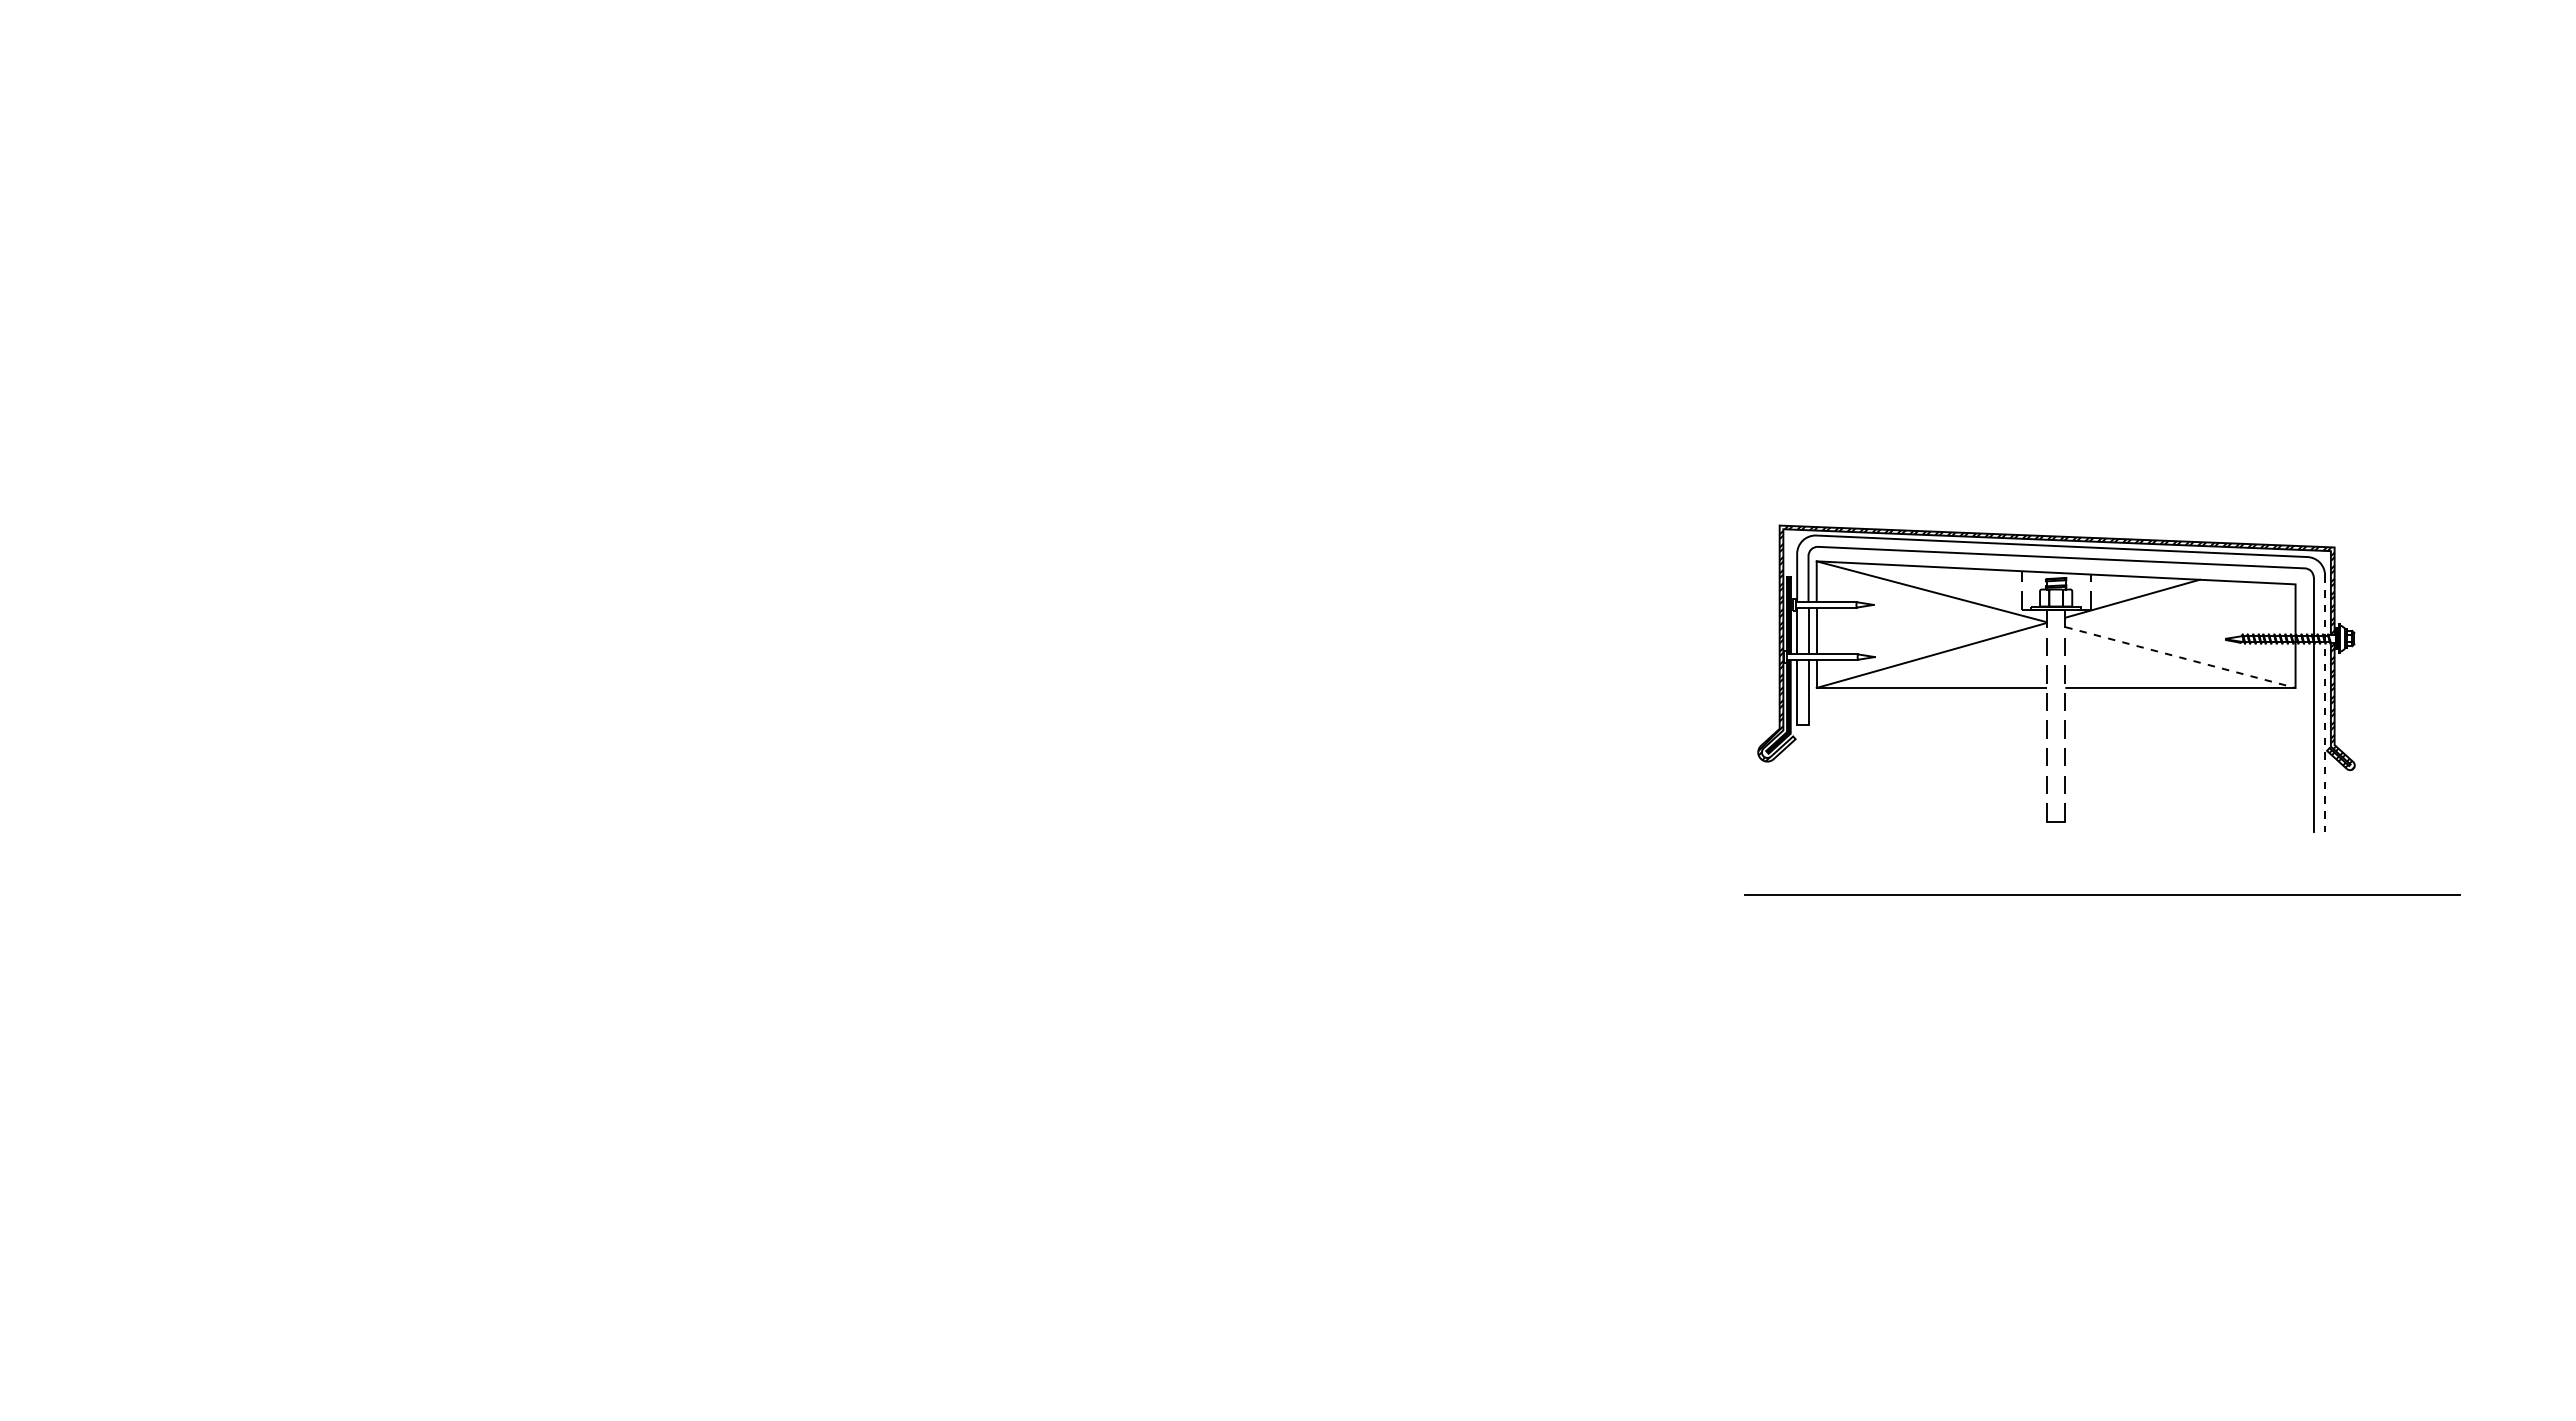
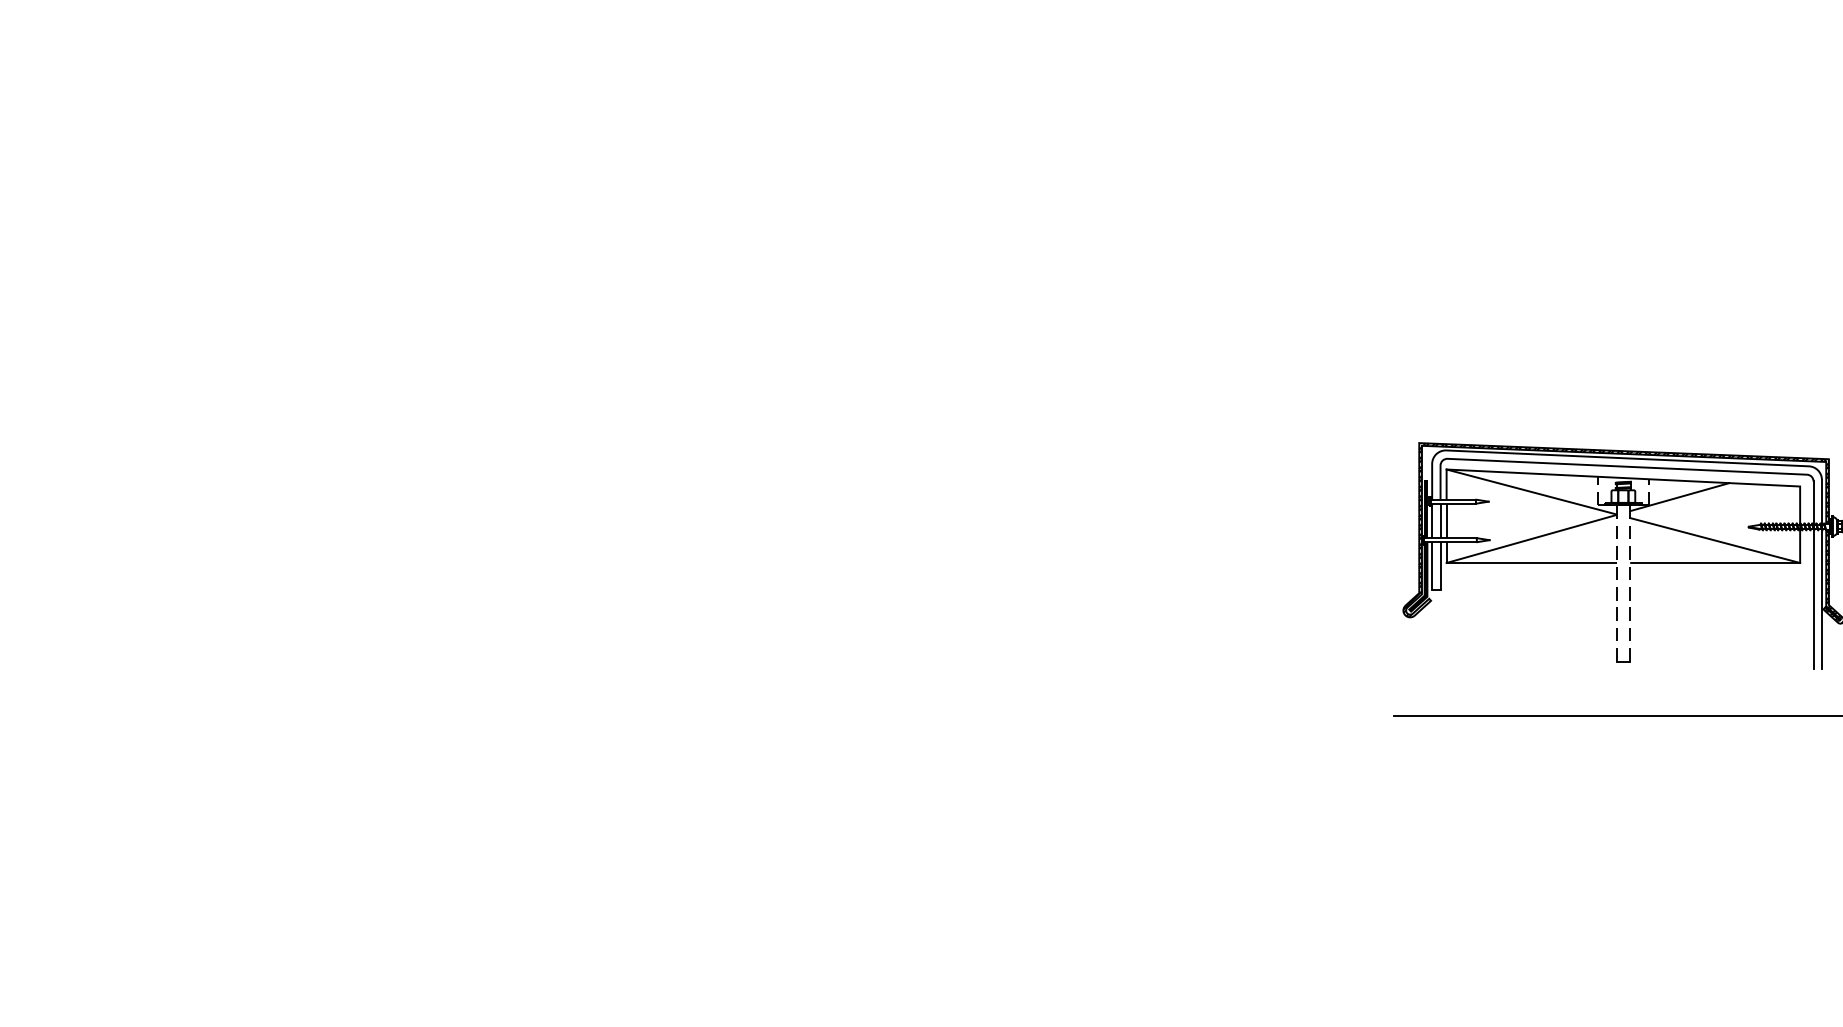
line: (2180, 657) -> (1715, 540), dashed -> solid
line: (2325, 704) -> (1822, 575), dashed -> solid

